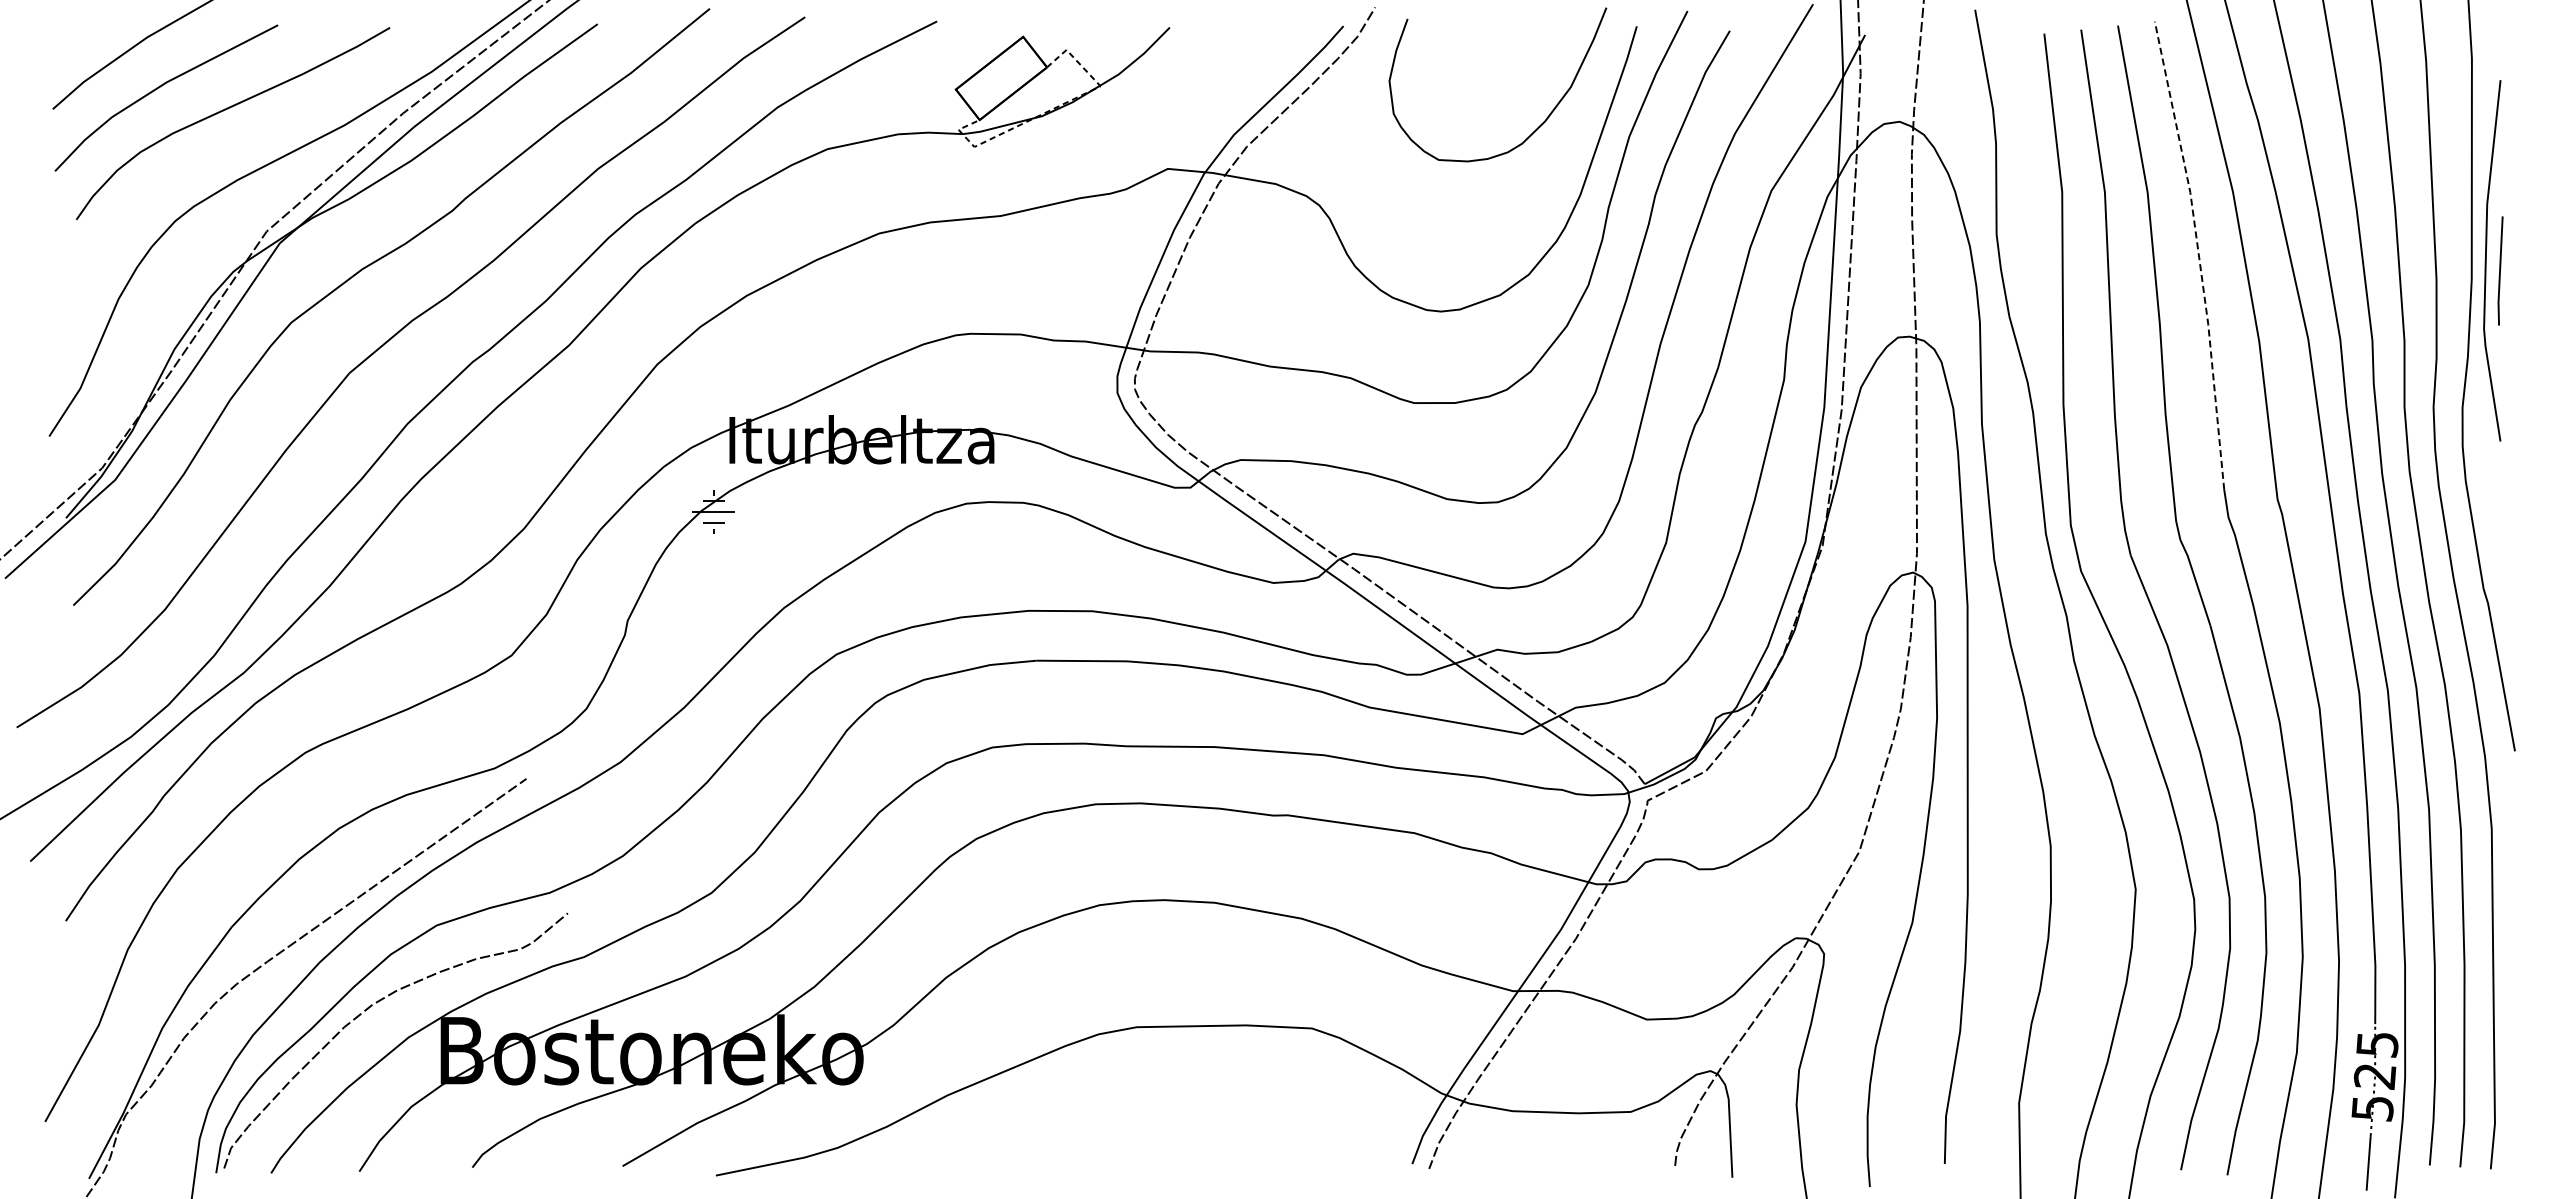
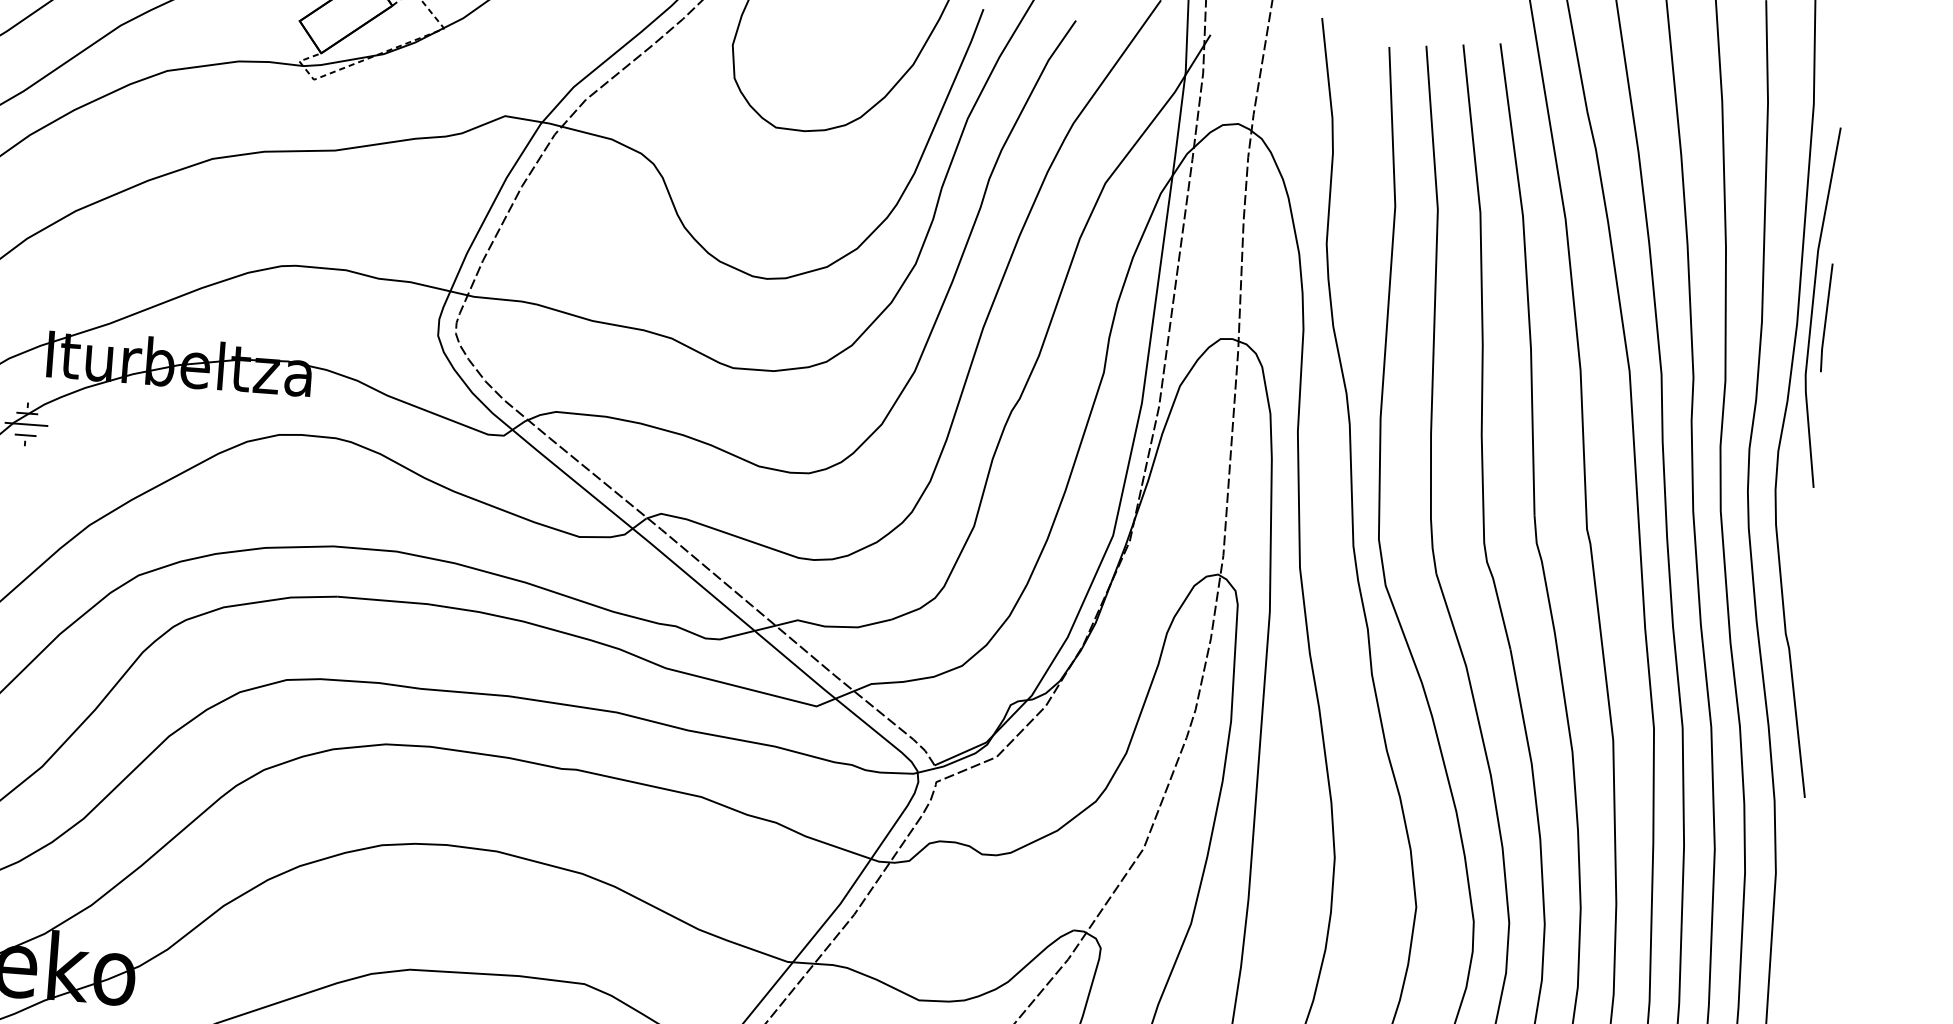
line: (2198, 254) -> (1526, 278), dashed -> solid

